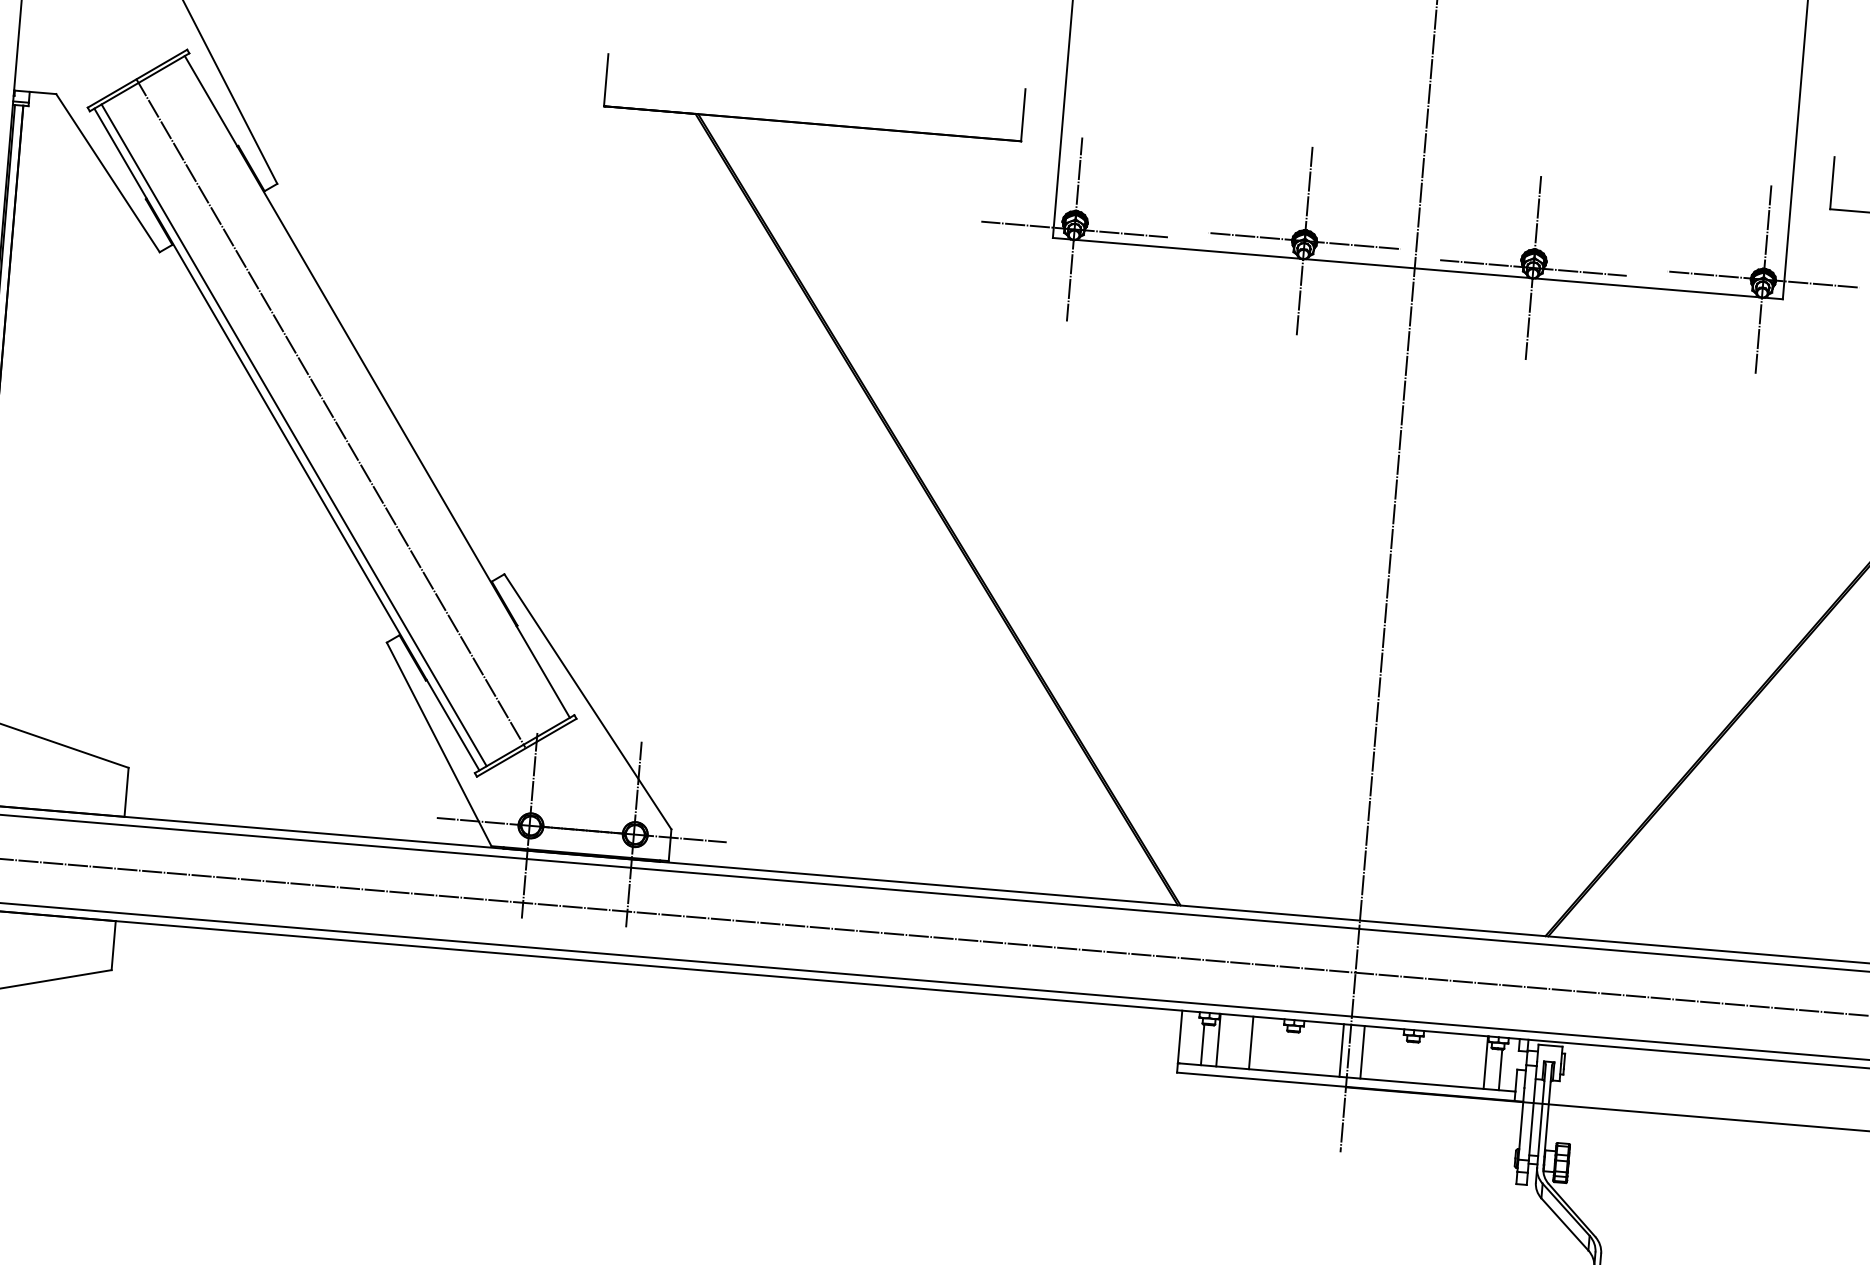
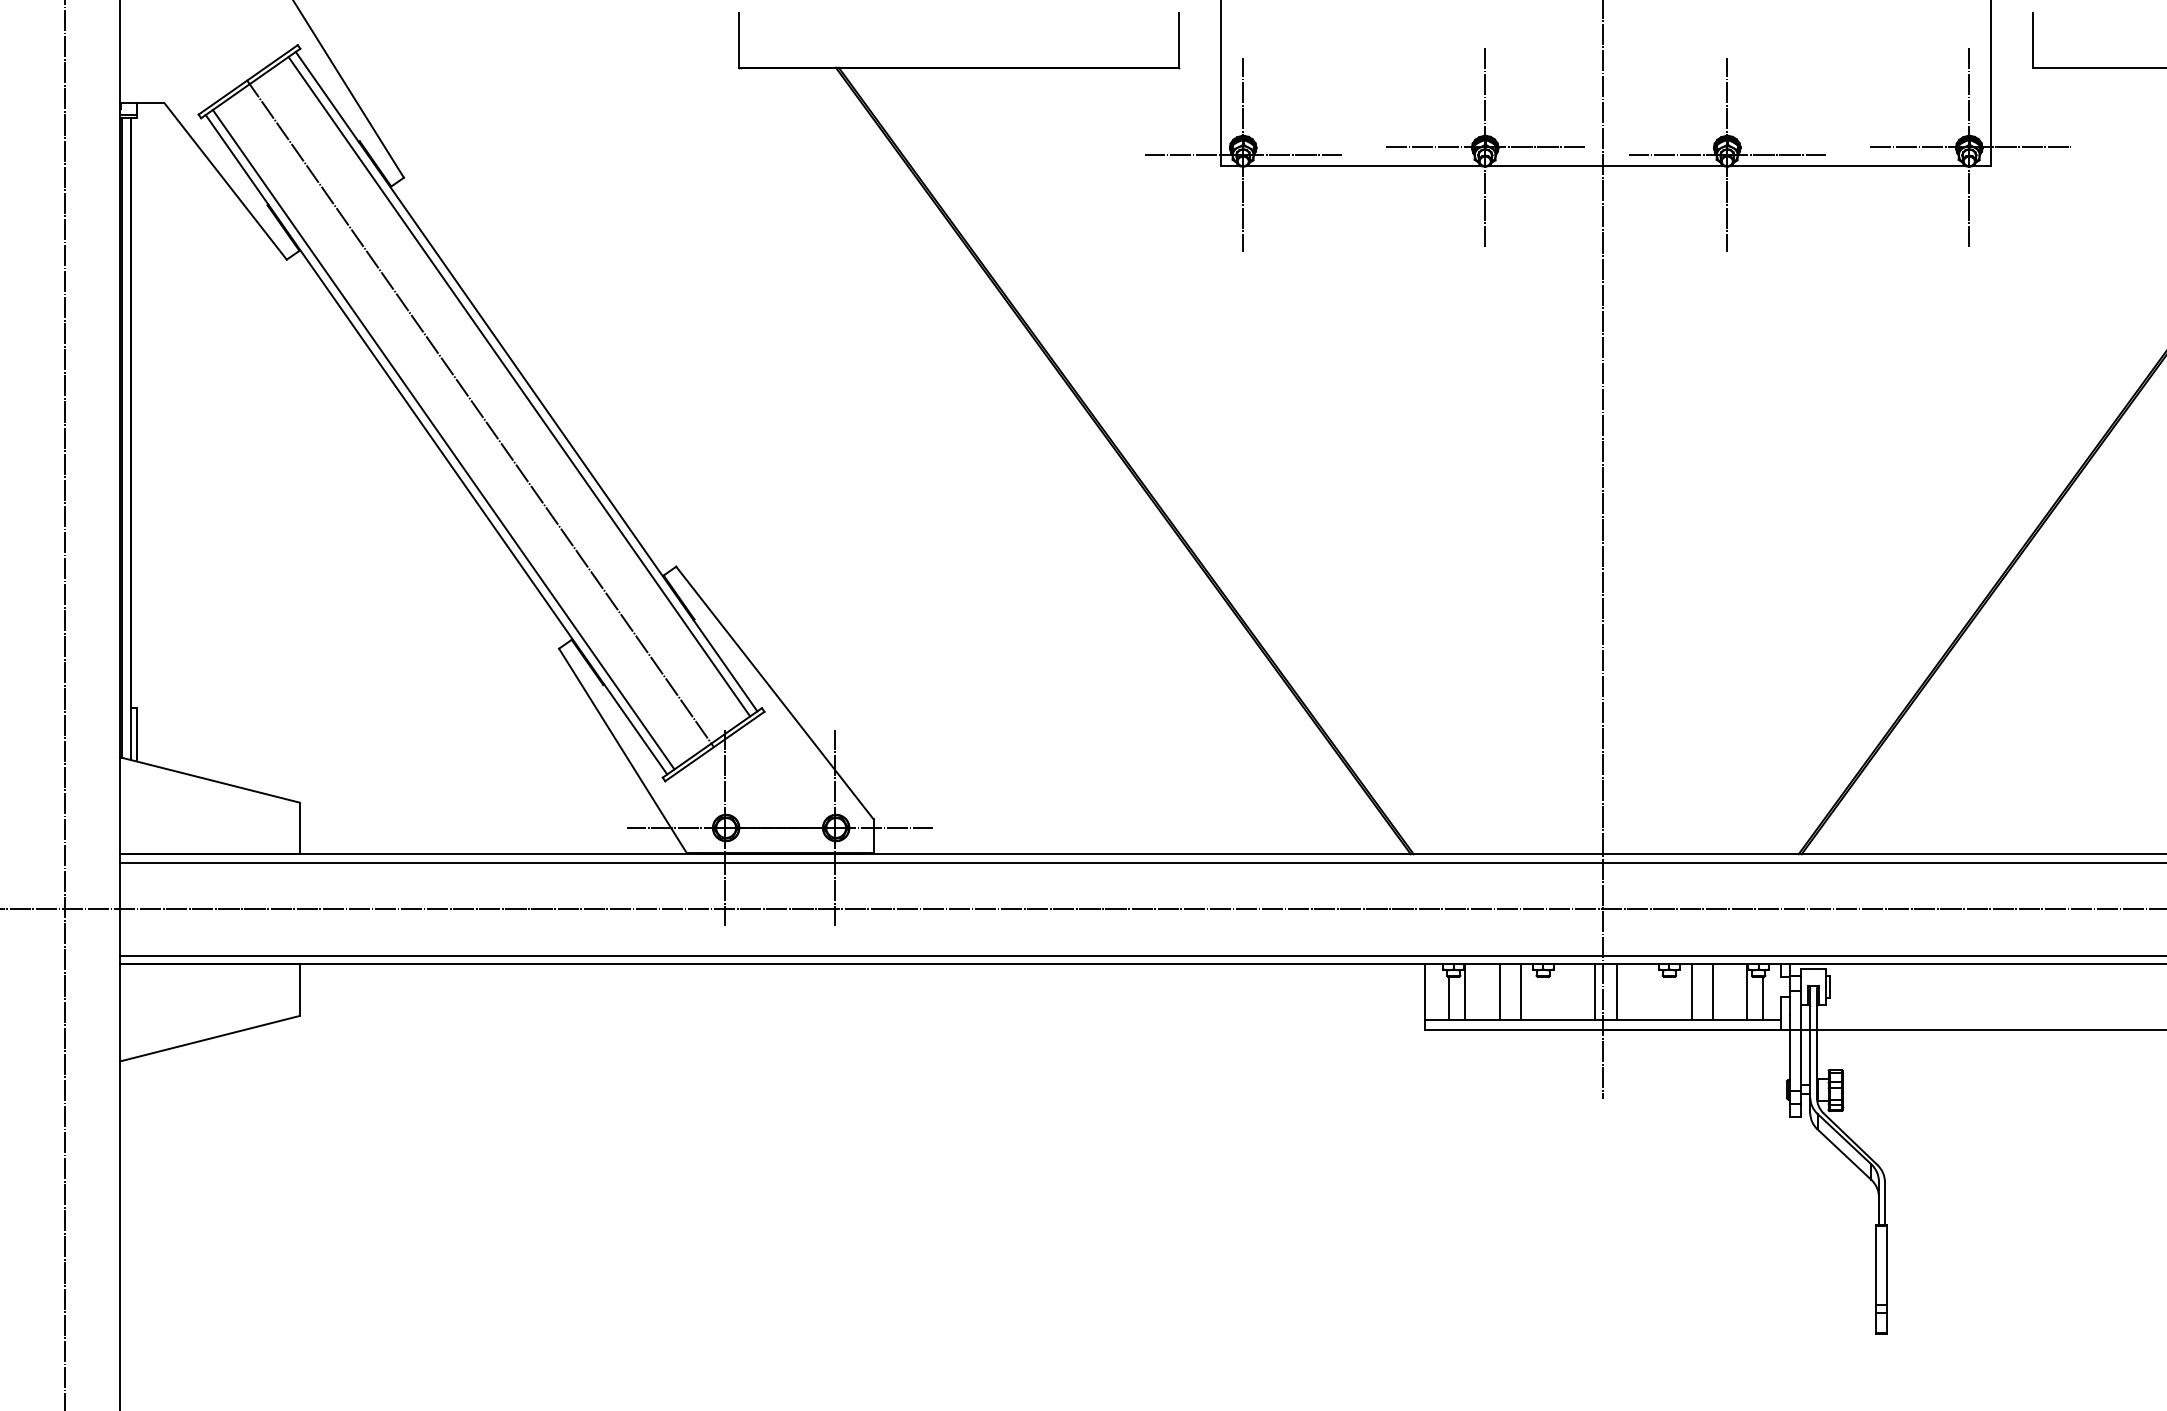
line: (370, 390) -> (519, 386), added
line: (1270, 1044) -> (1520, 991), added
line: (1432, 1057) -> (1691, 991), added
line: (1452, 1059) -> (1712, 991), added

